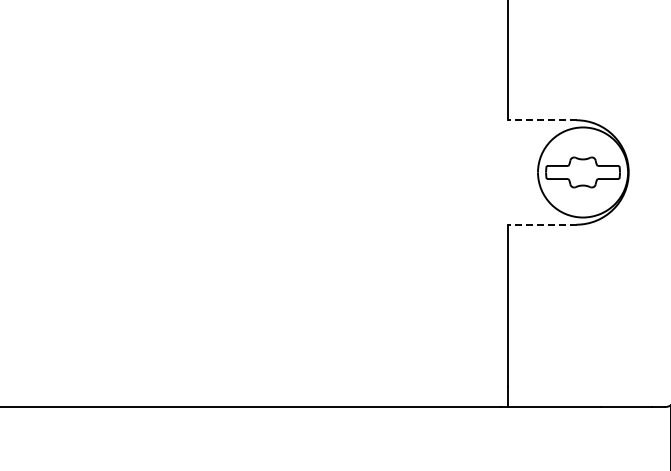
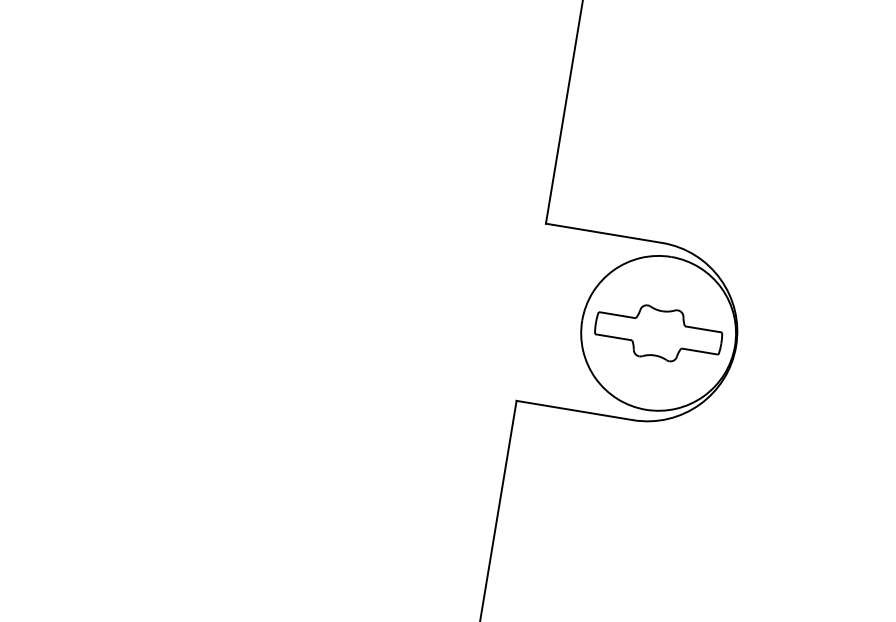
line: (541, 120) -> (602, 233), dashed -> solid
line: (541, 224) -> (573, 409), dashed -> solid

